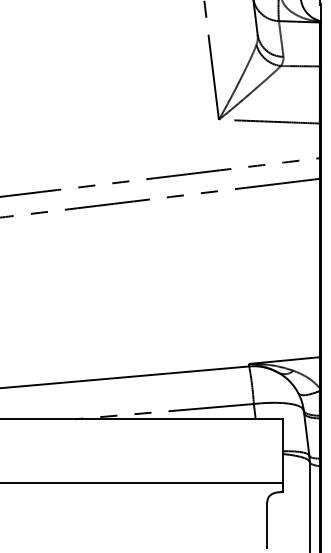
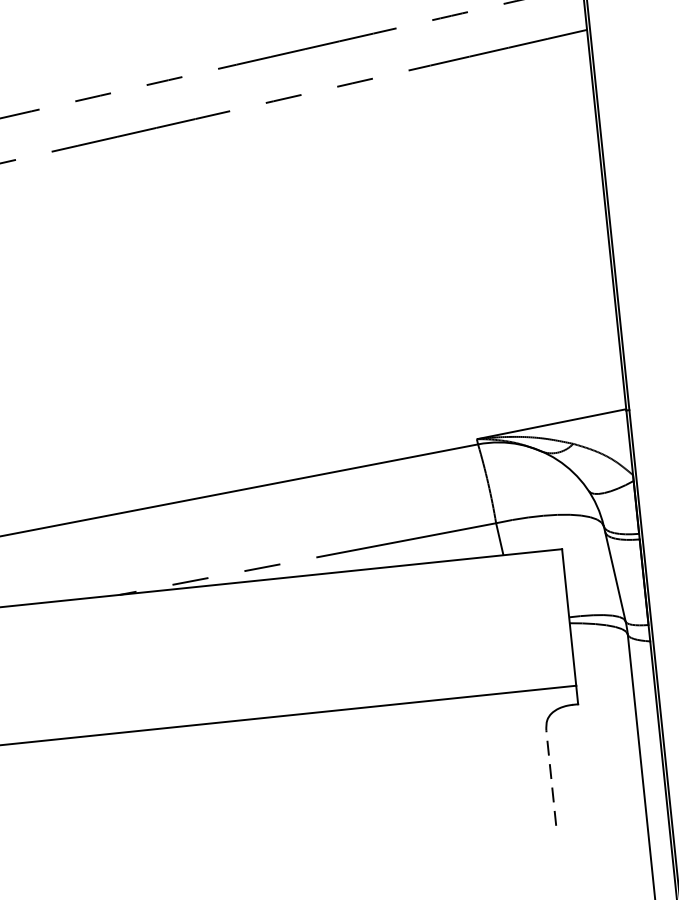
line: (267, 524) -> (551, 776), solid -> dashed

